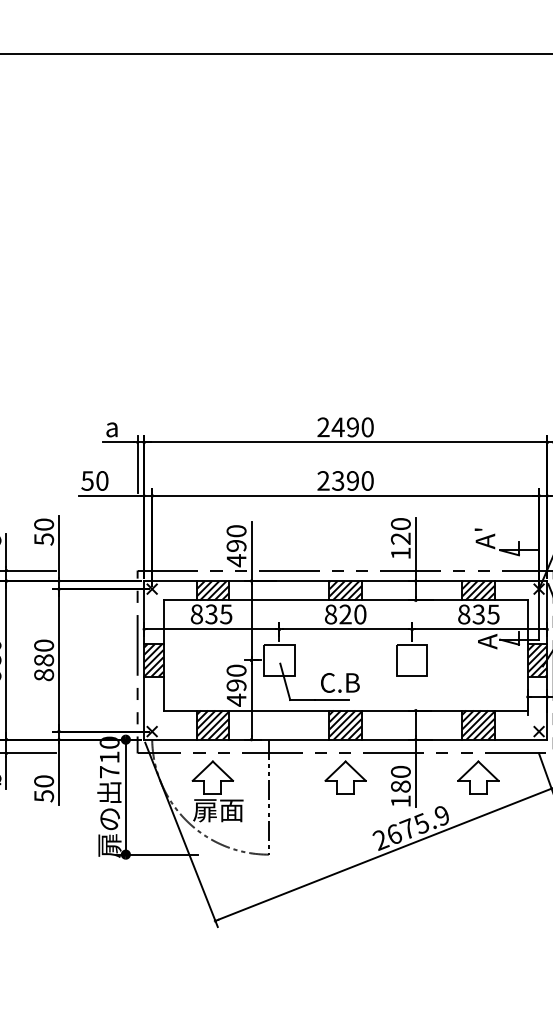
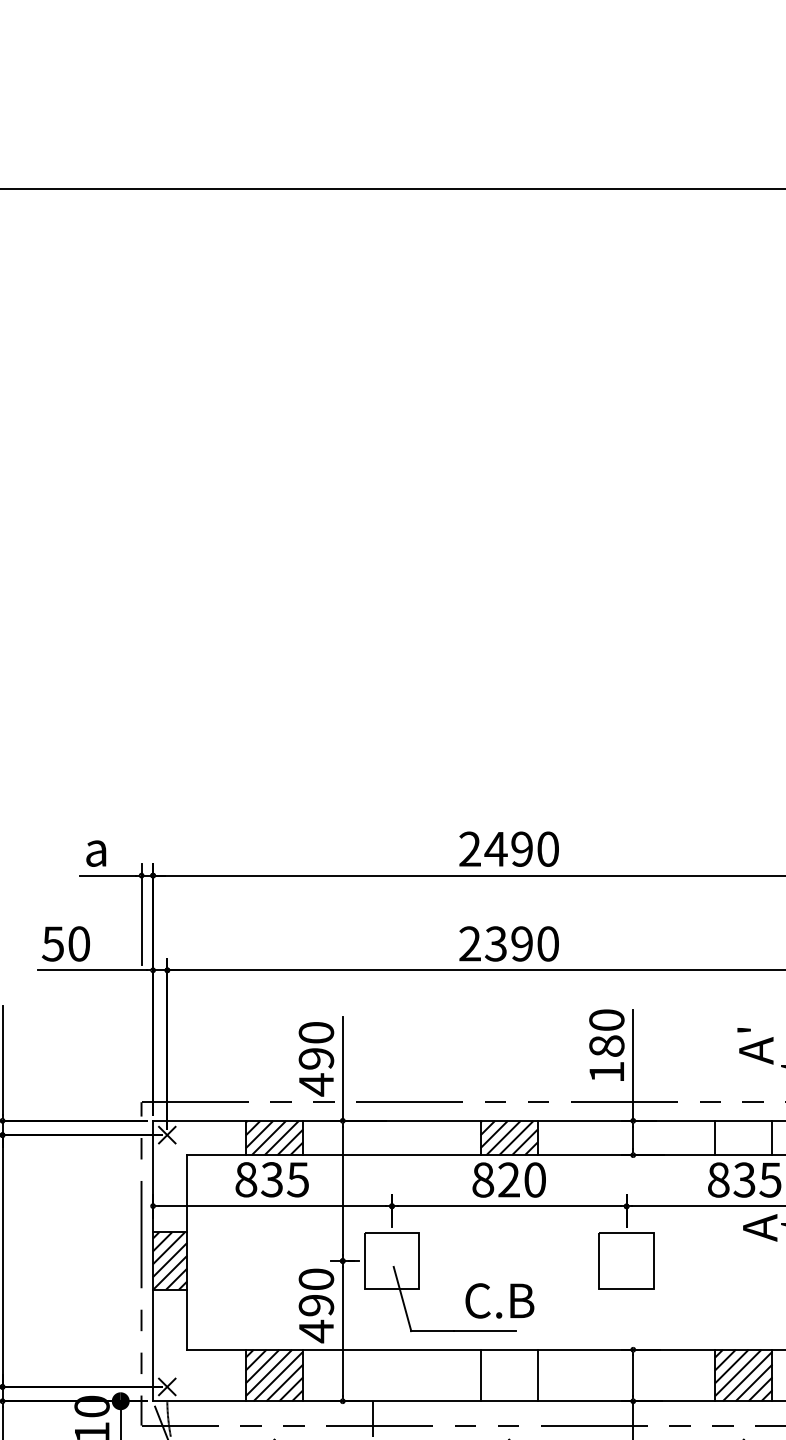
text: (400, 538) -> (606, 1045), 120 -> 180
hatch: (478, 590) -> (744, 1137), removed
hatch: (345, 724) -> (508, 1374), removed

